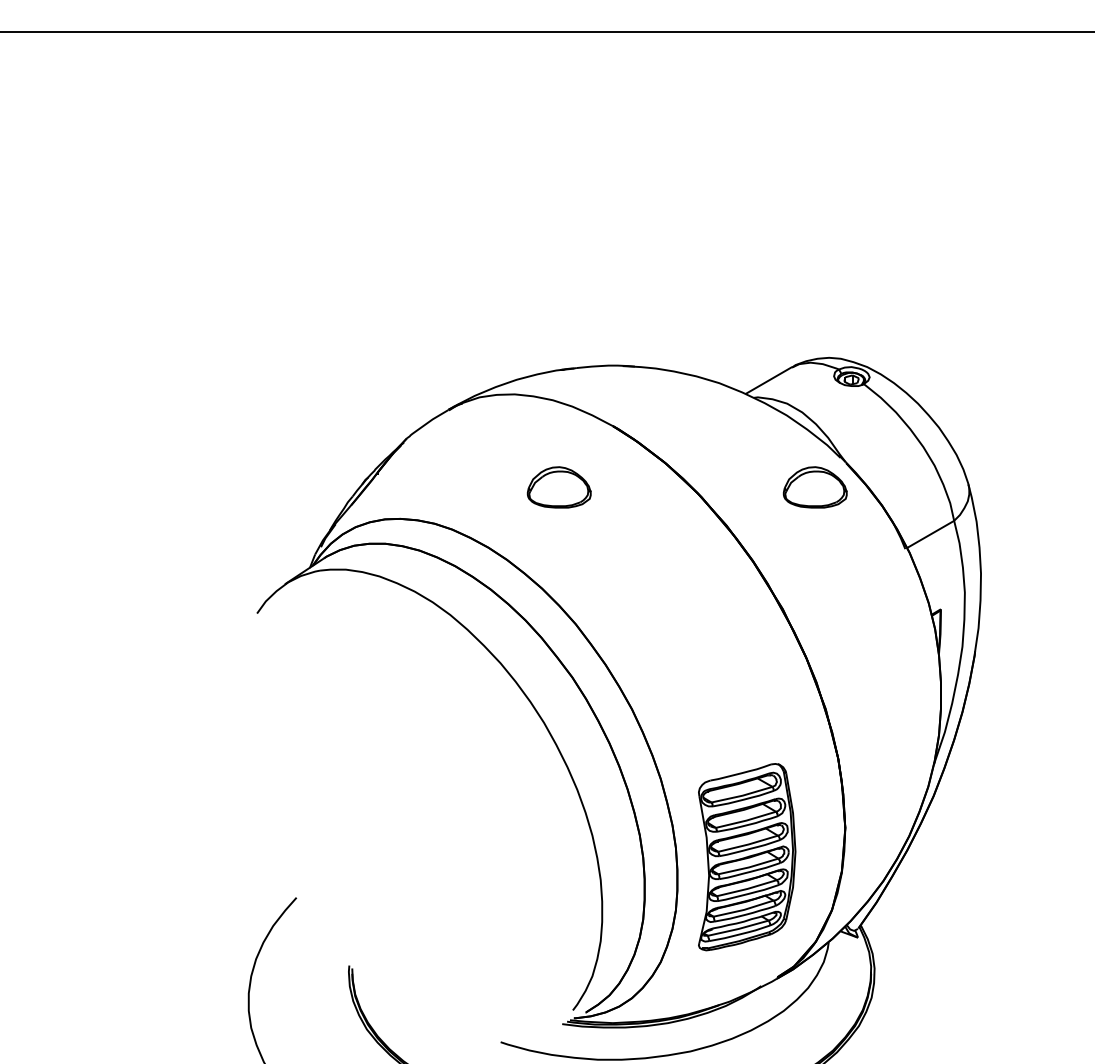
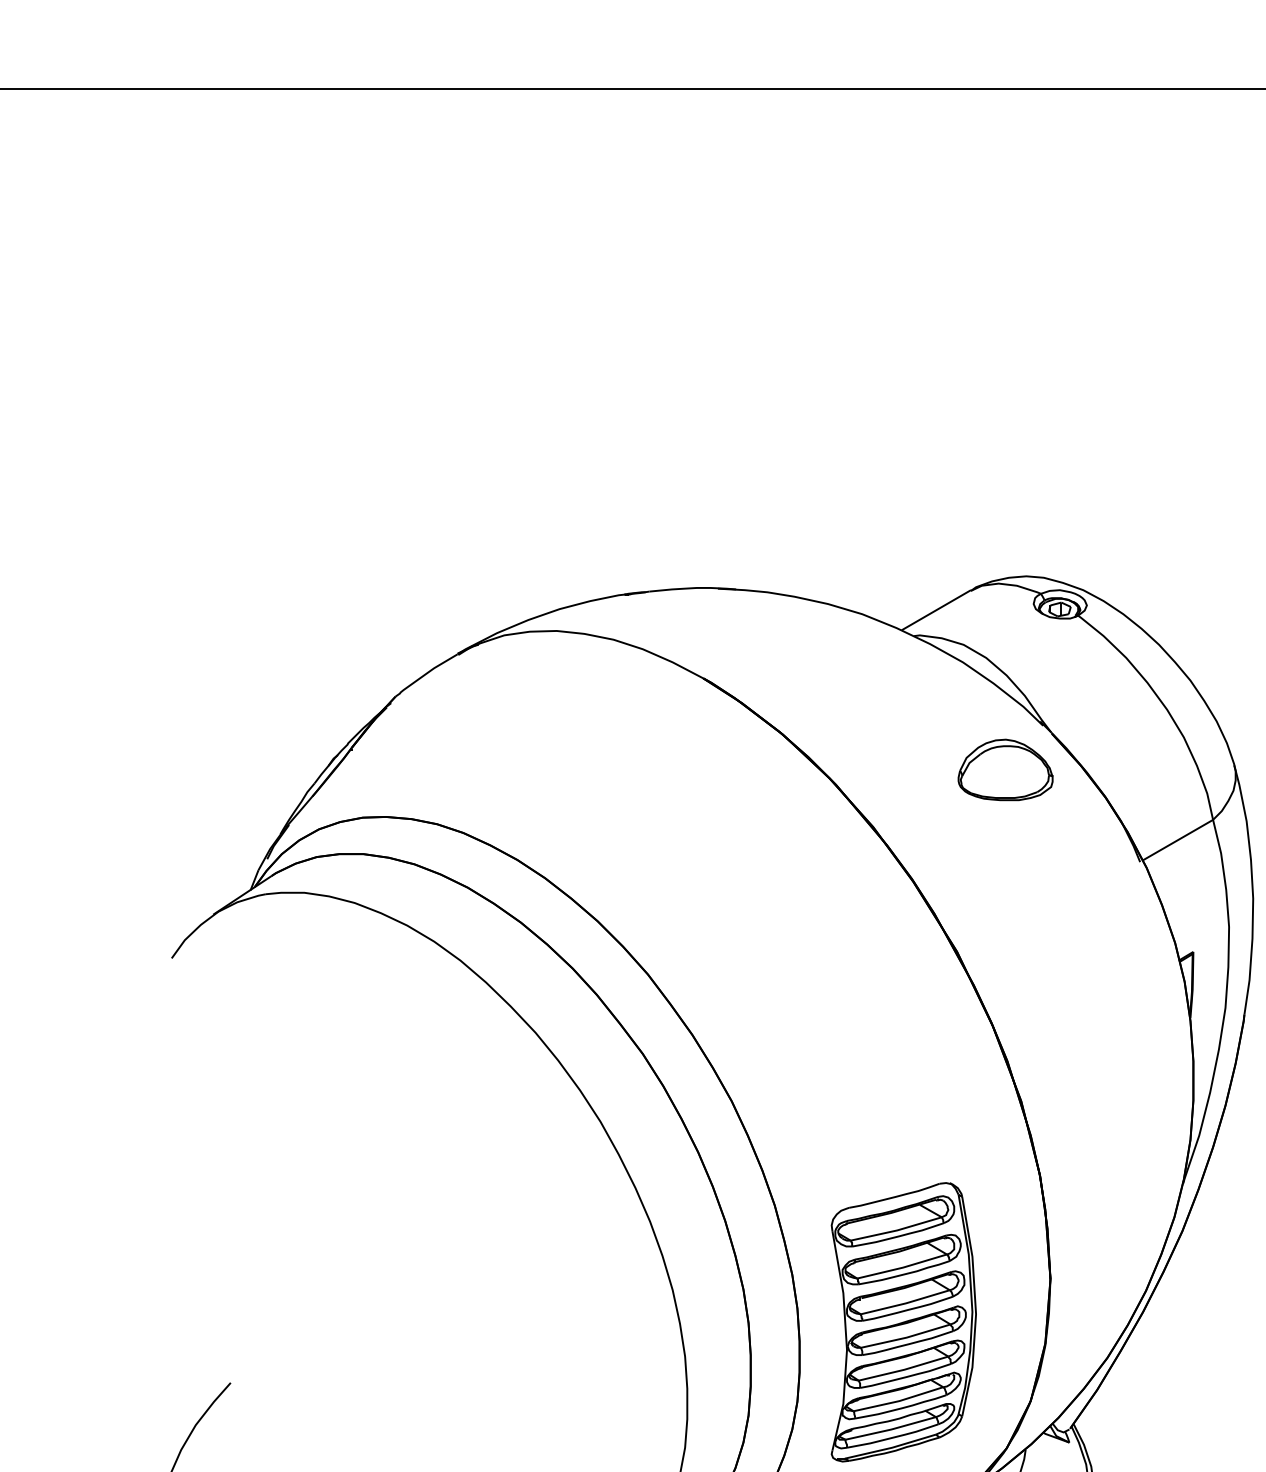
part: (558, 487) -> (622, 770), removed

